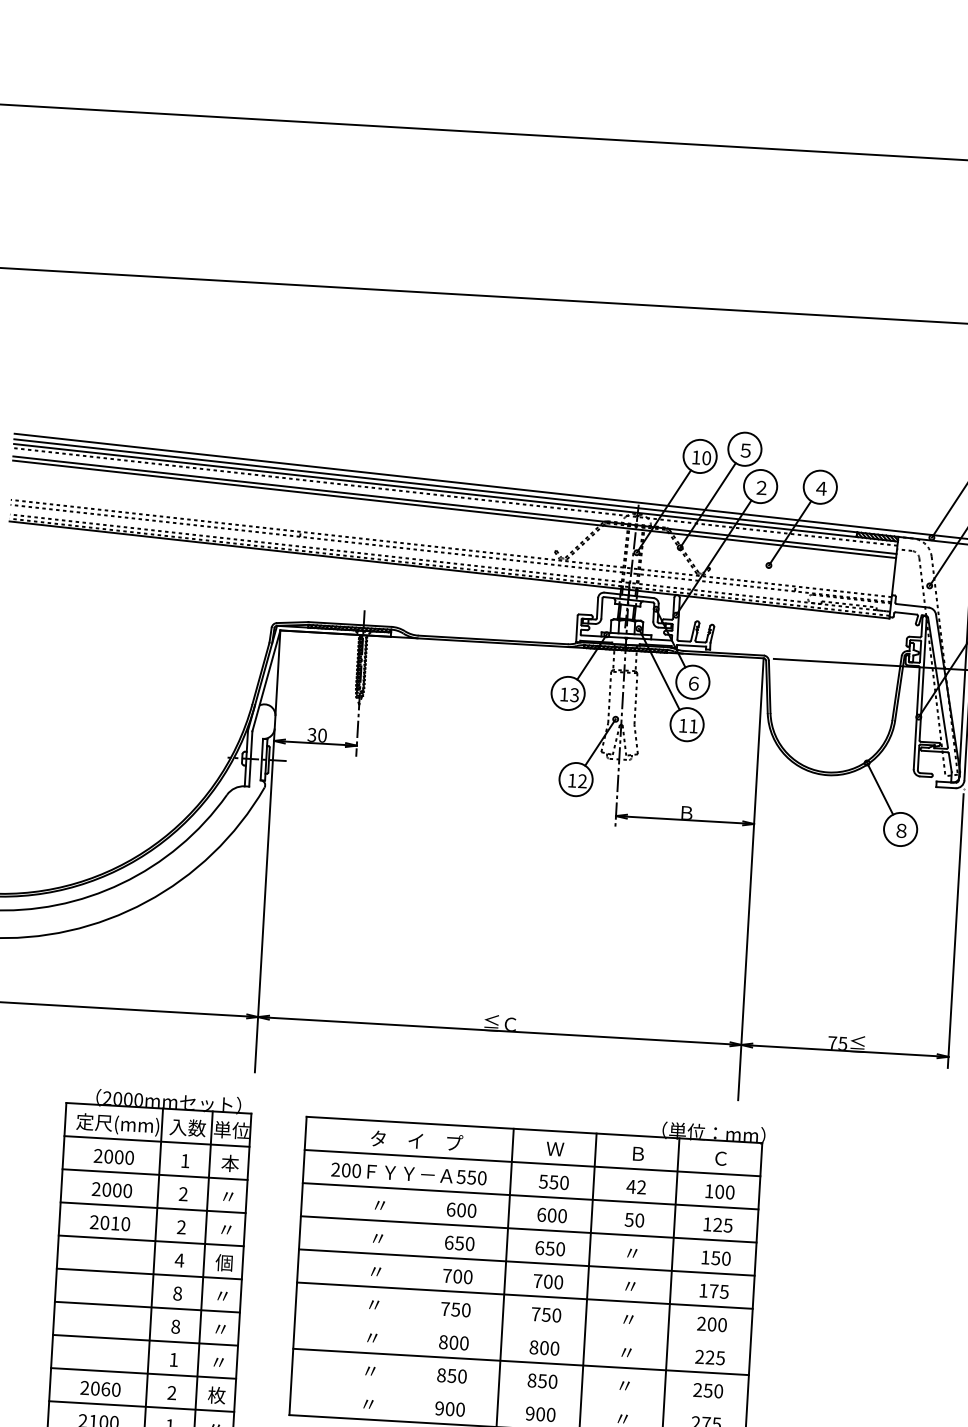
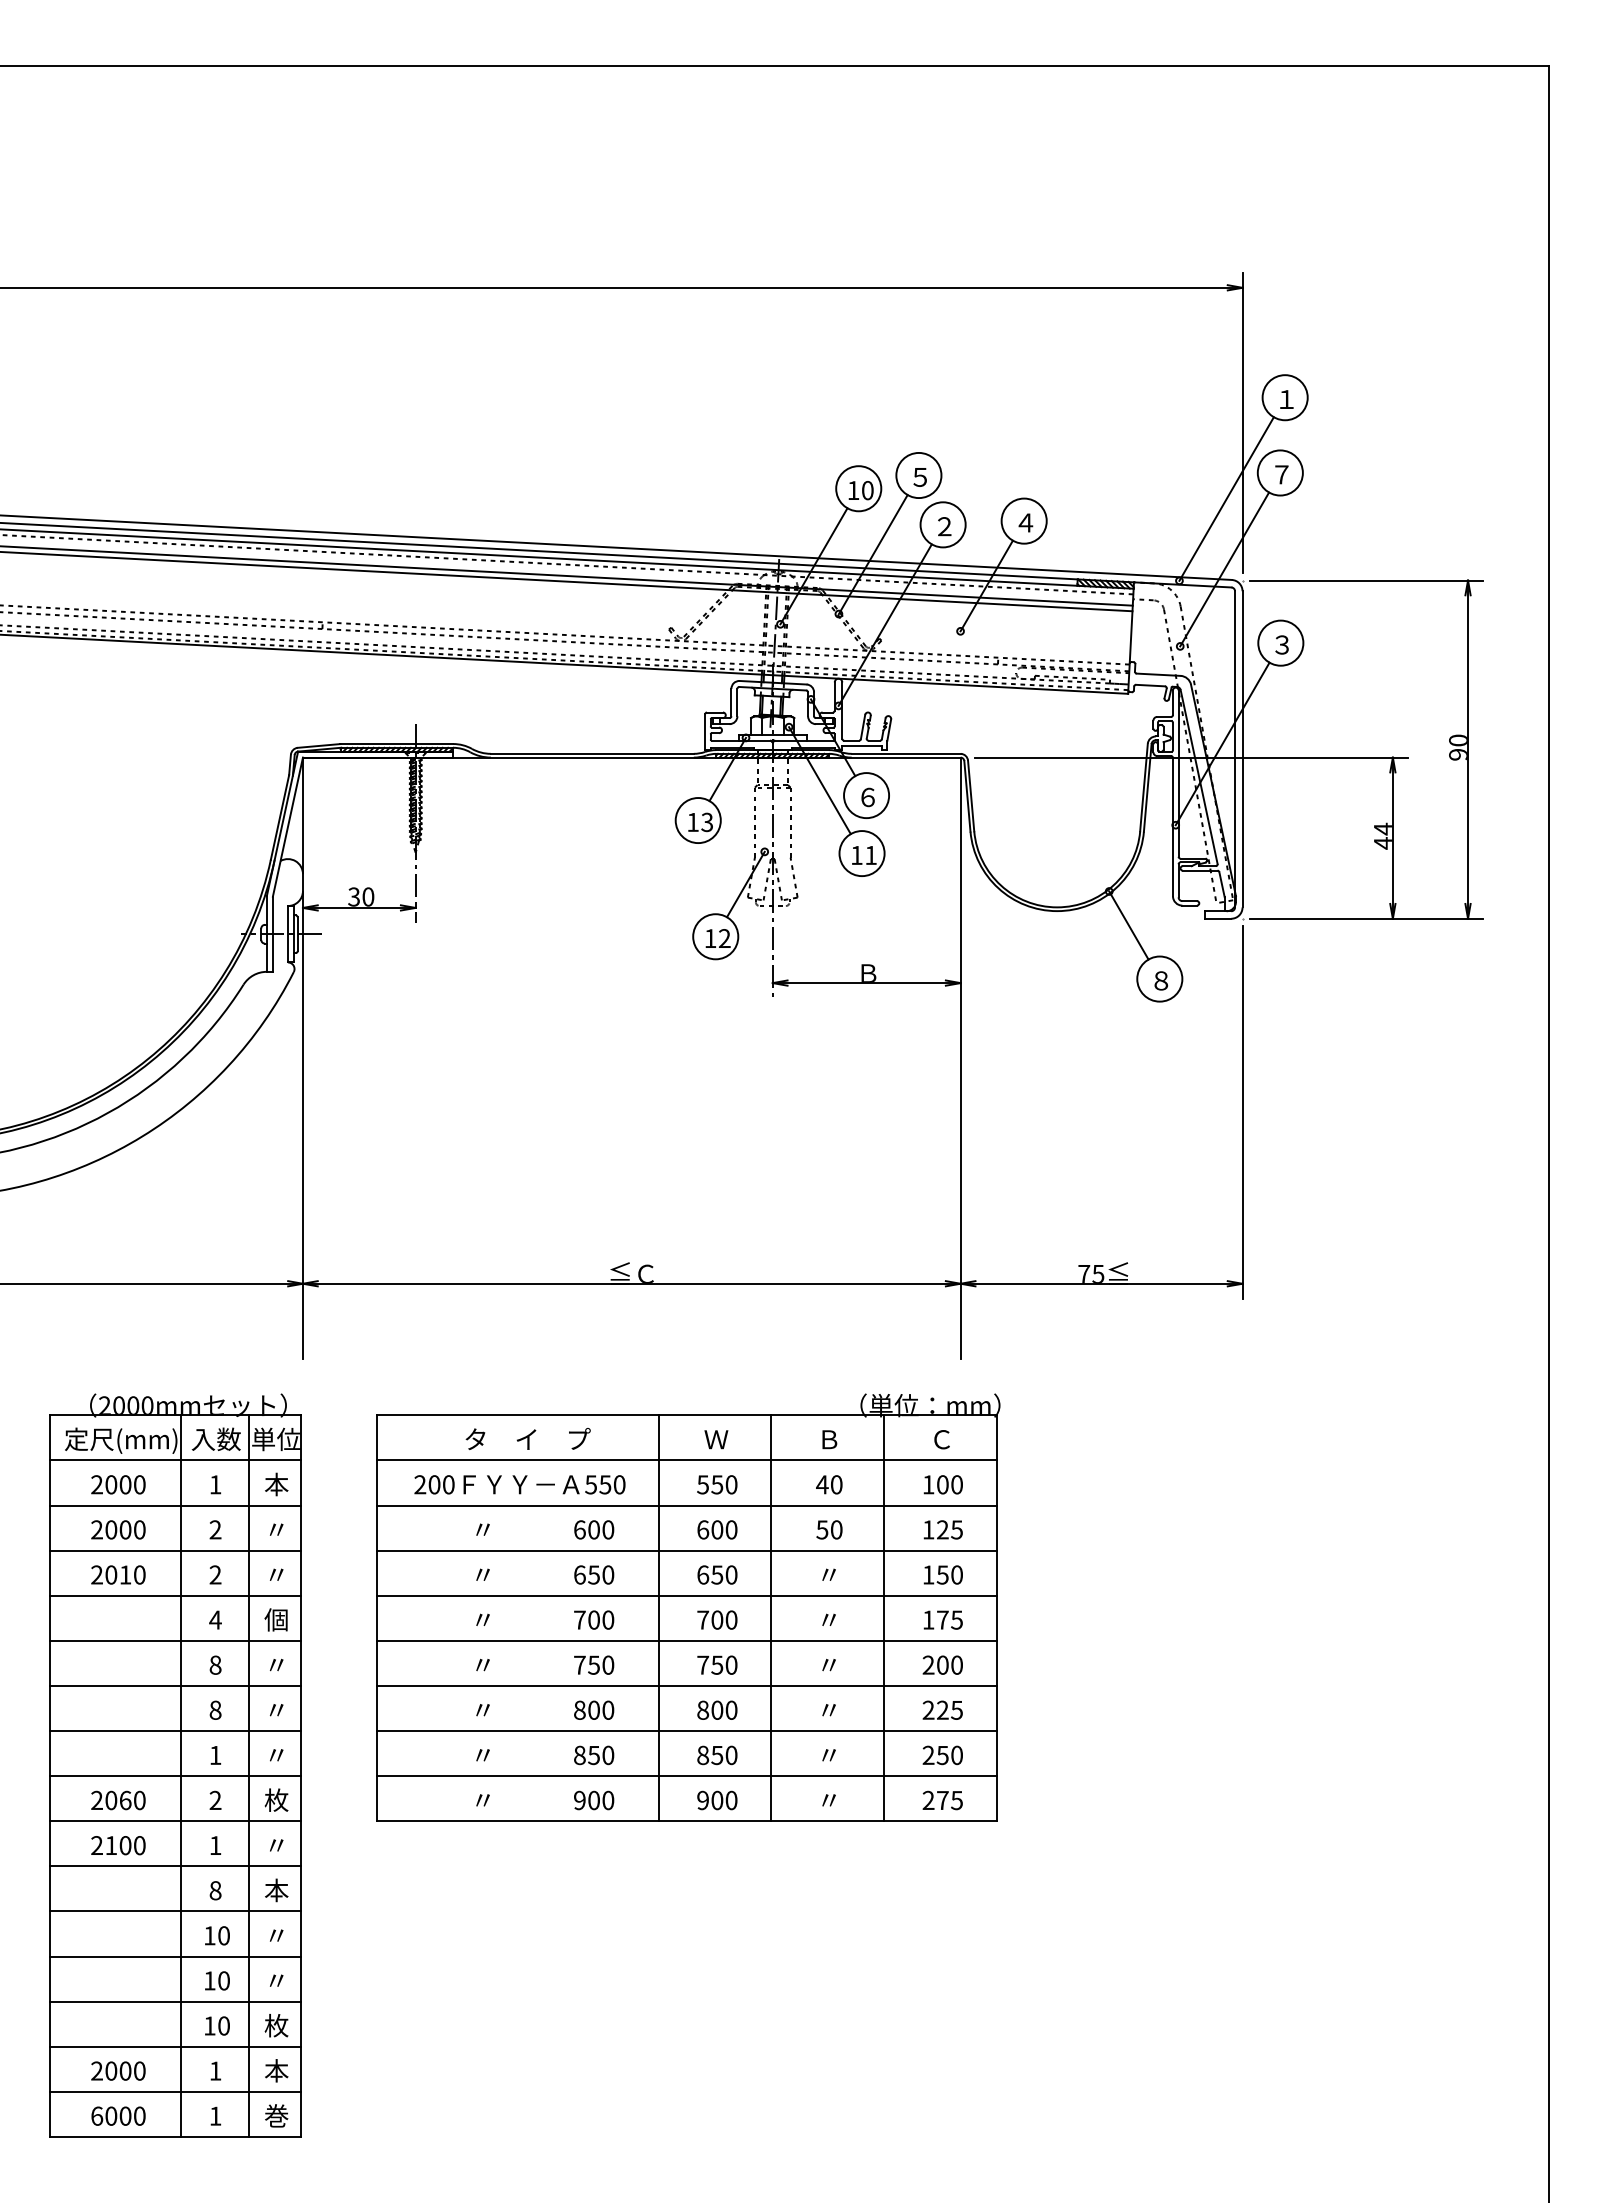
text: (641, 1187) -> (836, 1484), 42 -> 40
line: (522, 1328) -> (686, 1685), added
line: (519, 1395) -> (686, 1776), added

